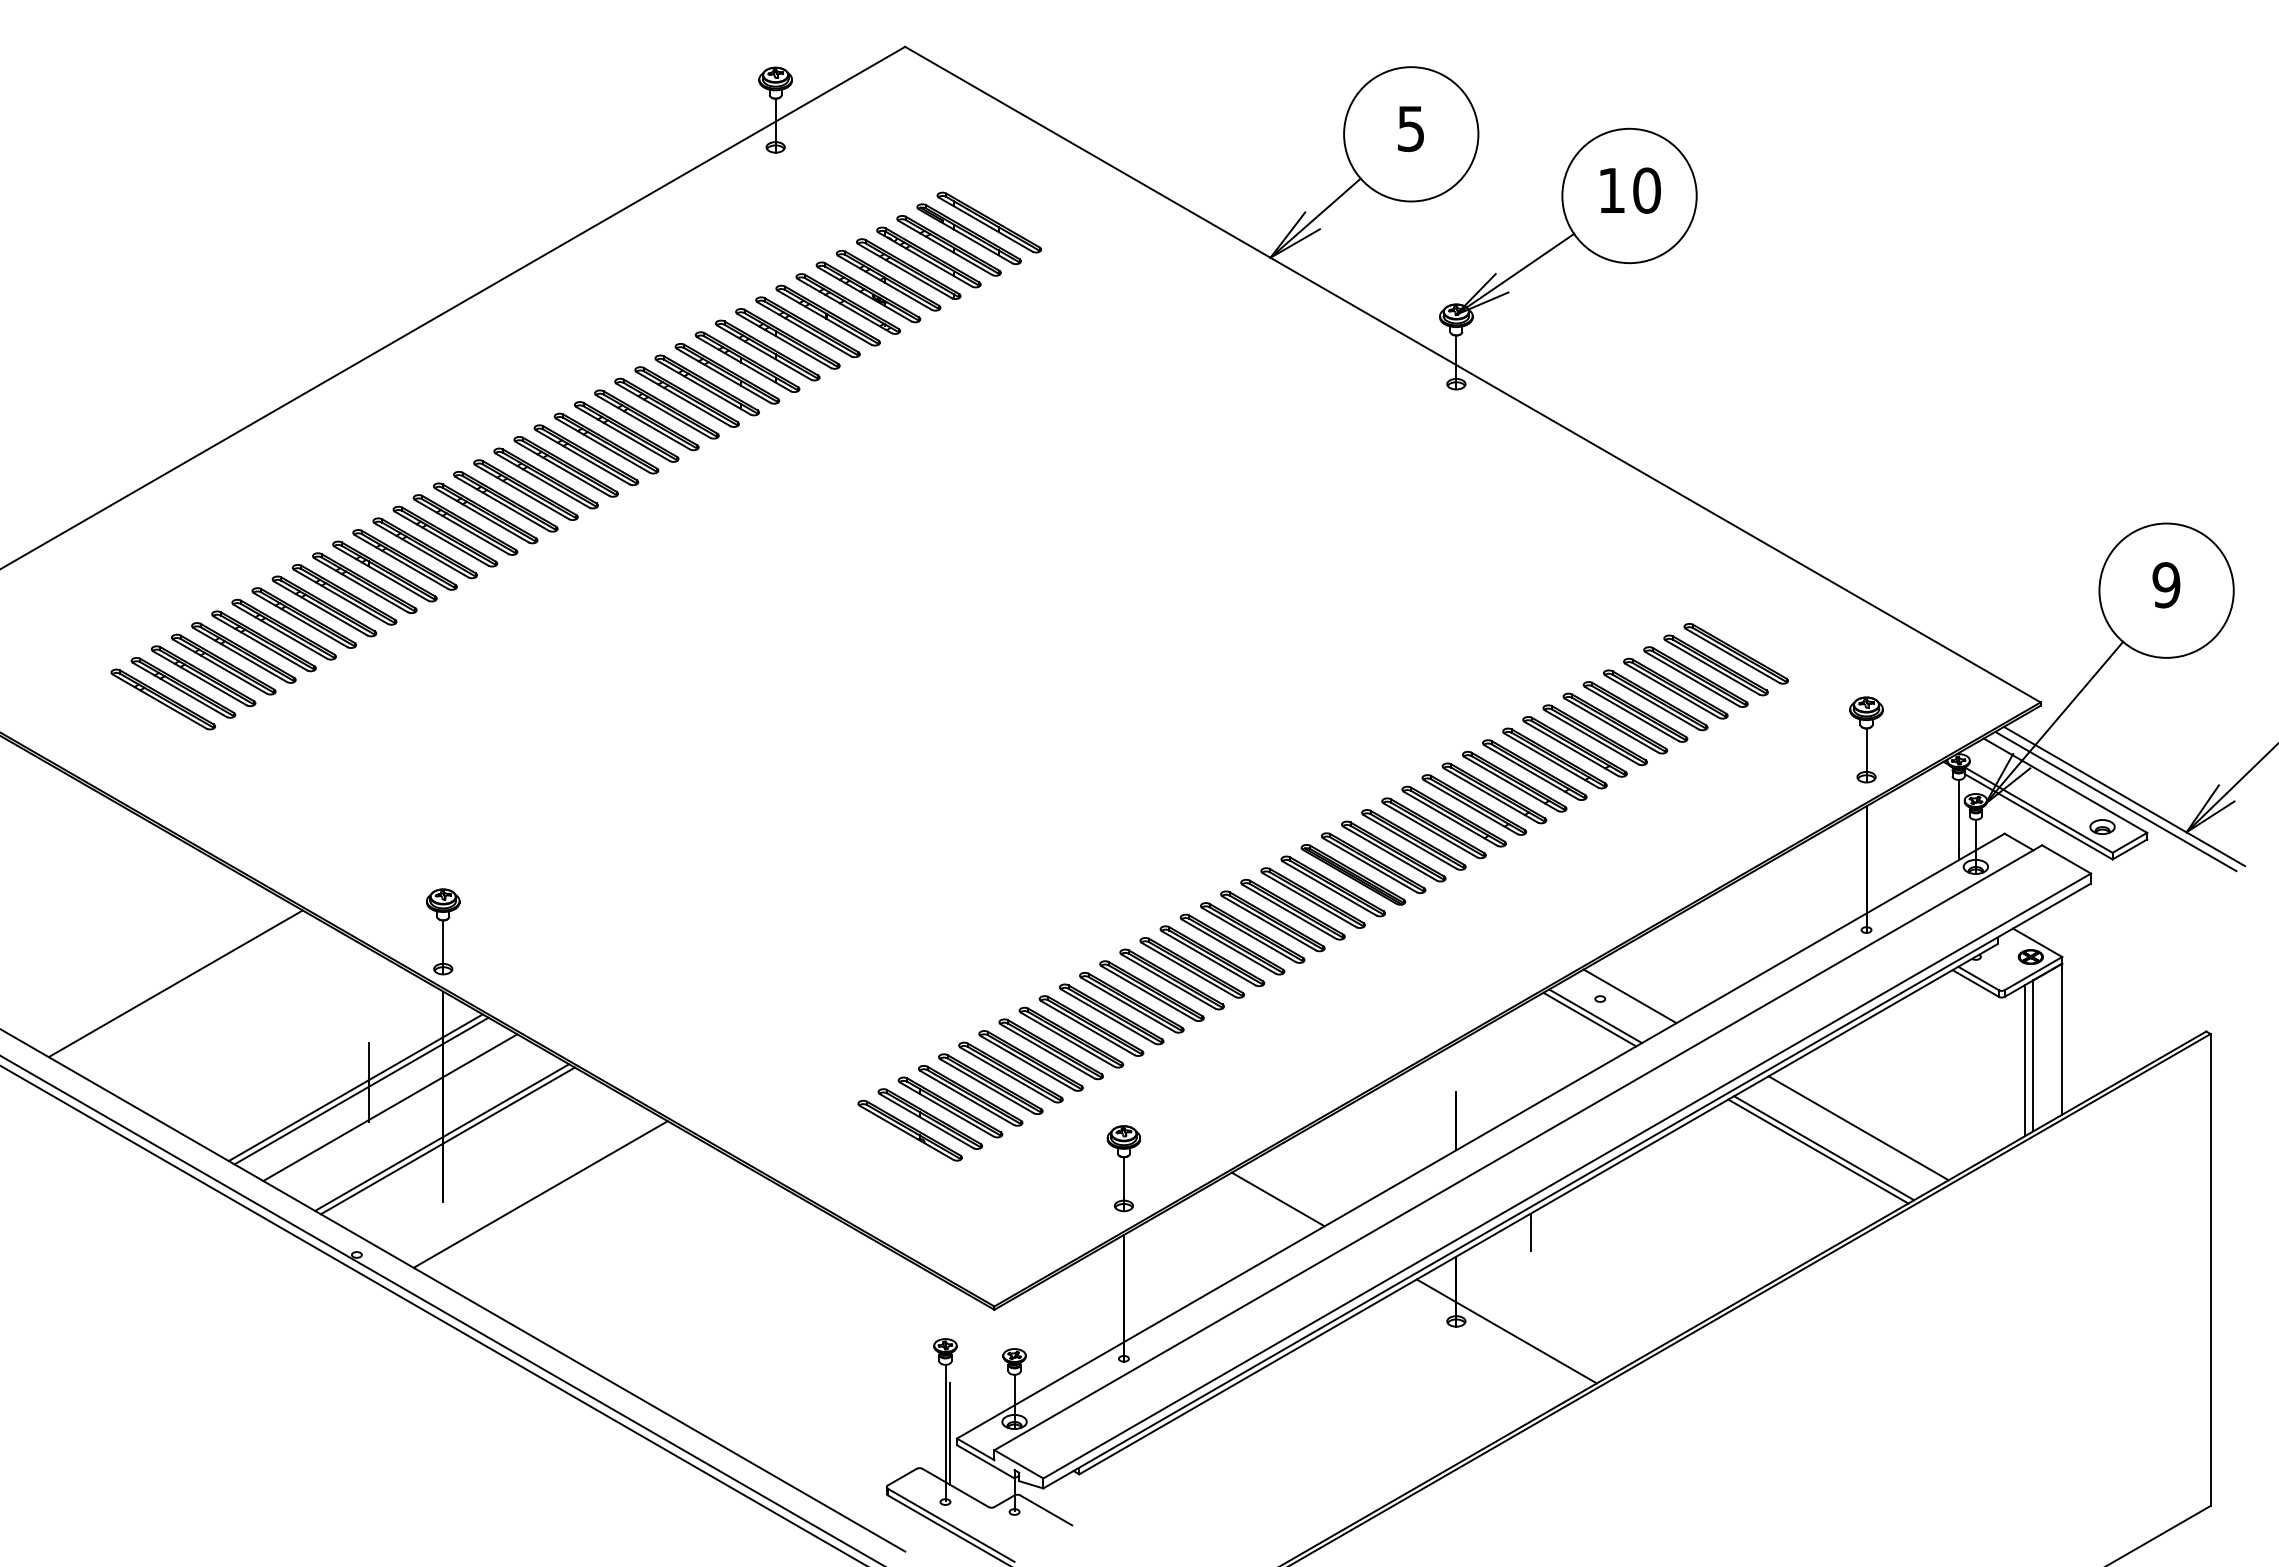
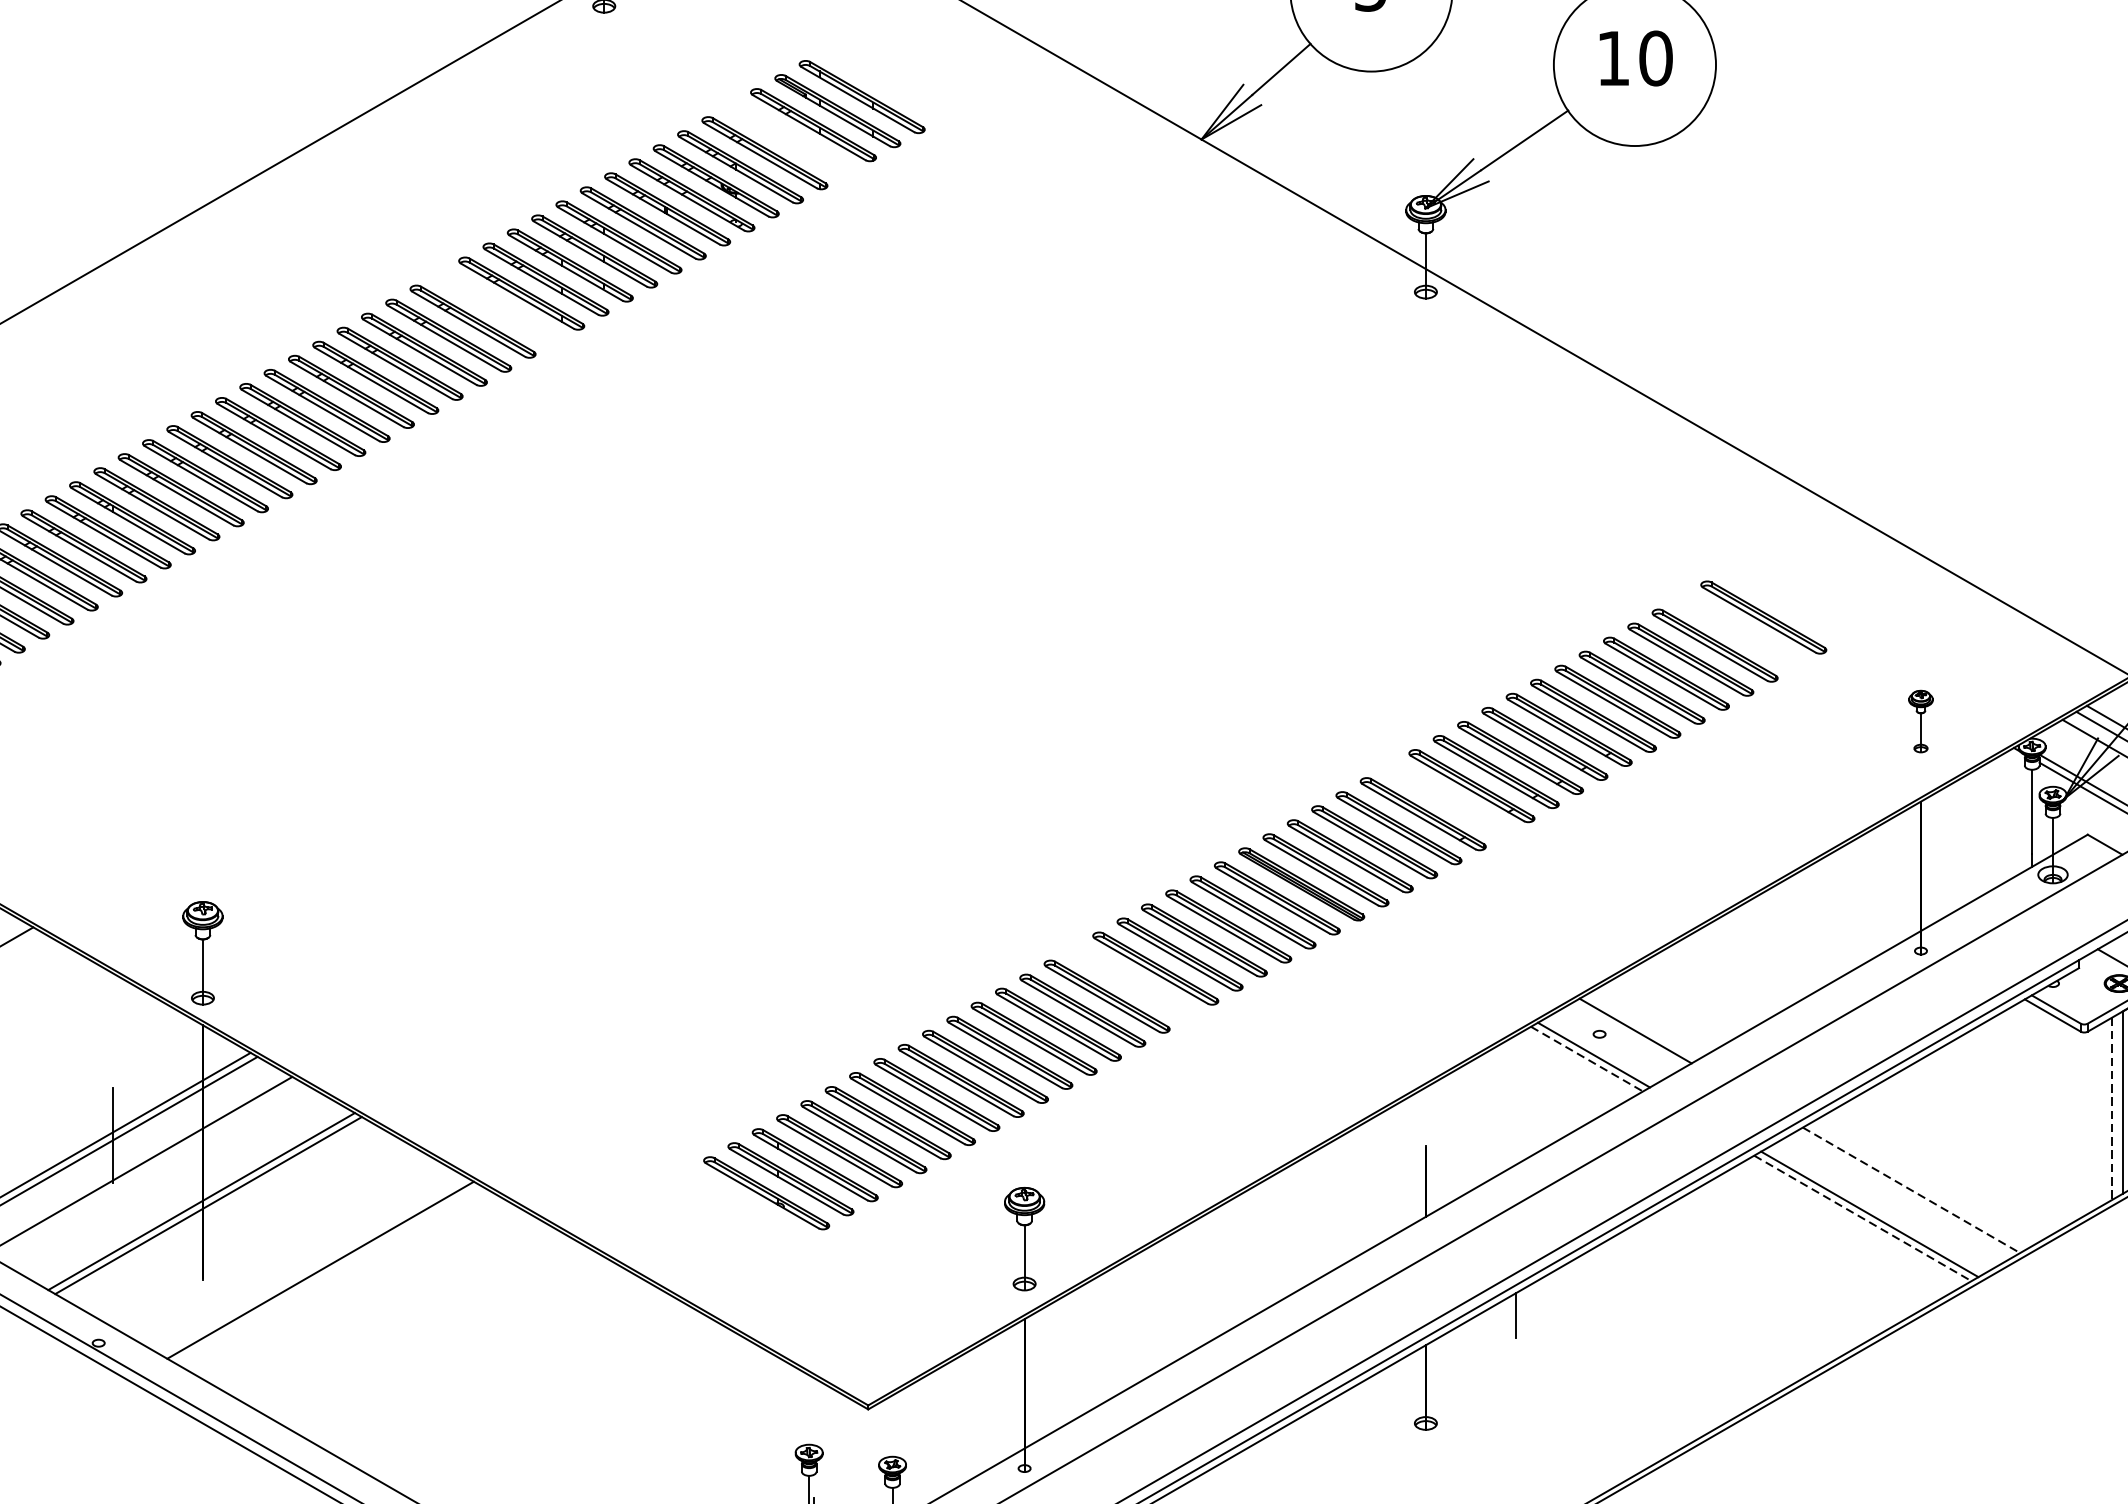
part: (928, 257) -> (788, 139), removed
part: (686, 396) -> (496, 306), removed
part: (1715, 665) -> (1738, 631), removed
part: (1866, 739) -> (1920, 721), size x0.6
part: (1474, 804) -> (1447, 799), removed
part: (1212, 956) -> (1131, 982), removed
line: (1589, 1019) -> (1586, 1059), solid -> dashed
line: (2024, 1060) -> (2111, 1108), solid -> dashed
line: (1858, 1128) -> (1911, 1190), solid -> dashed
line: (1818, 1151) -> (1863, 1218), solid -> dashed
line: (1277, 1199) -> (1209, 1276), removed
line: (1506, 1331) -> (1486, 1435), removed

